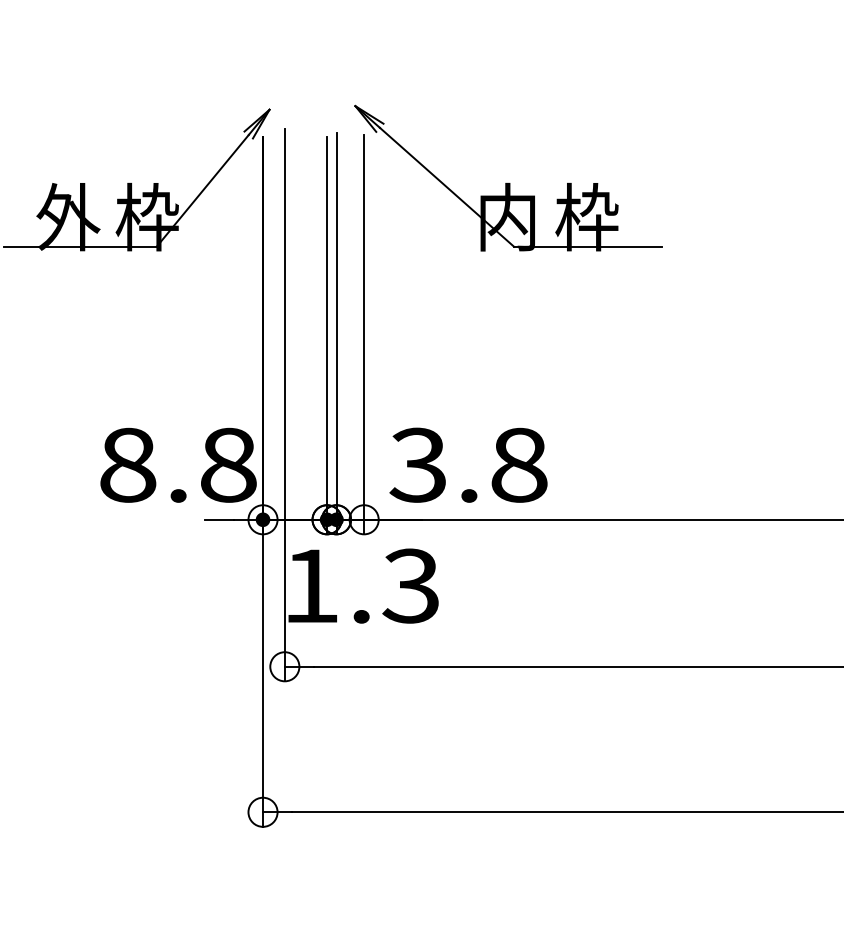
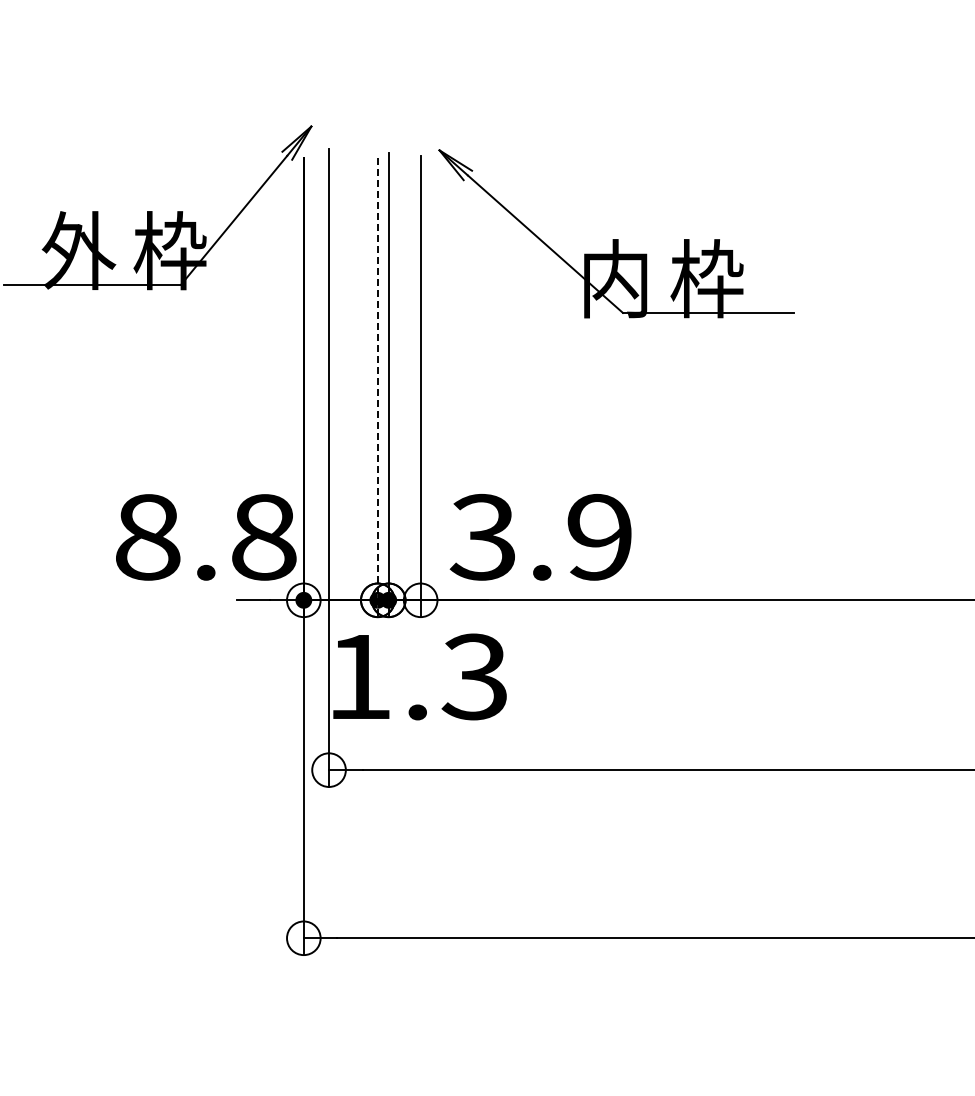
part: (508, 178) -> (616, 233), moved
line: (326, 335) -> (377, 387), solid -> dashed
text: (518, 465) -> (599, 537), 3.8 -> 3.9

